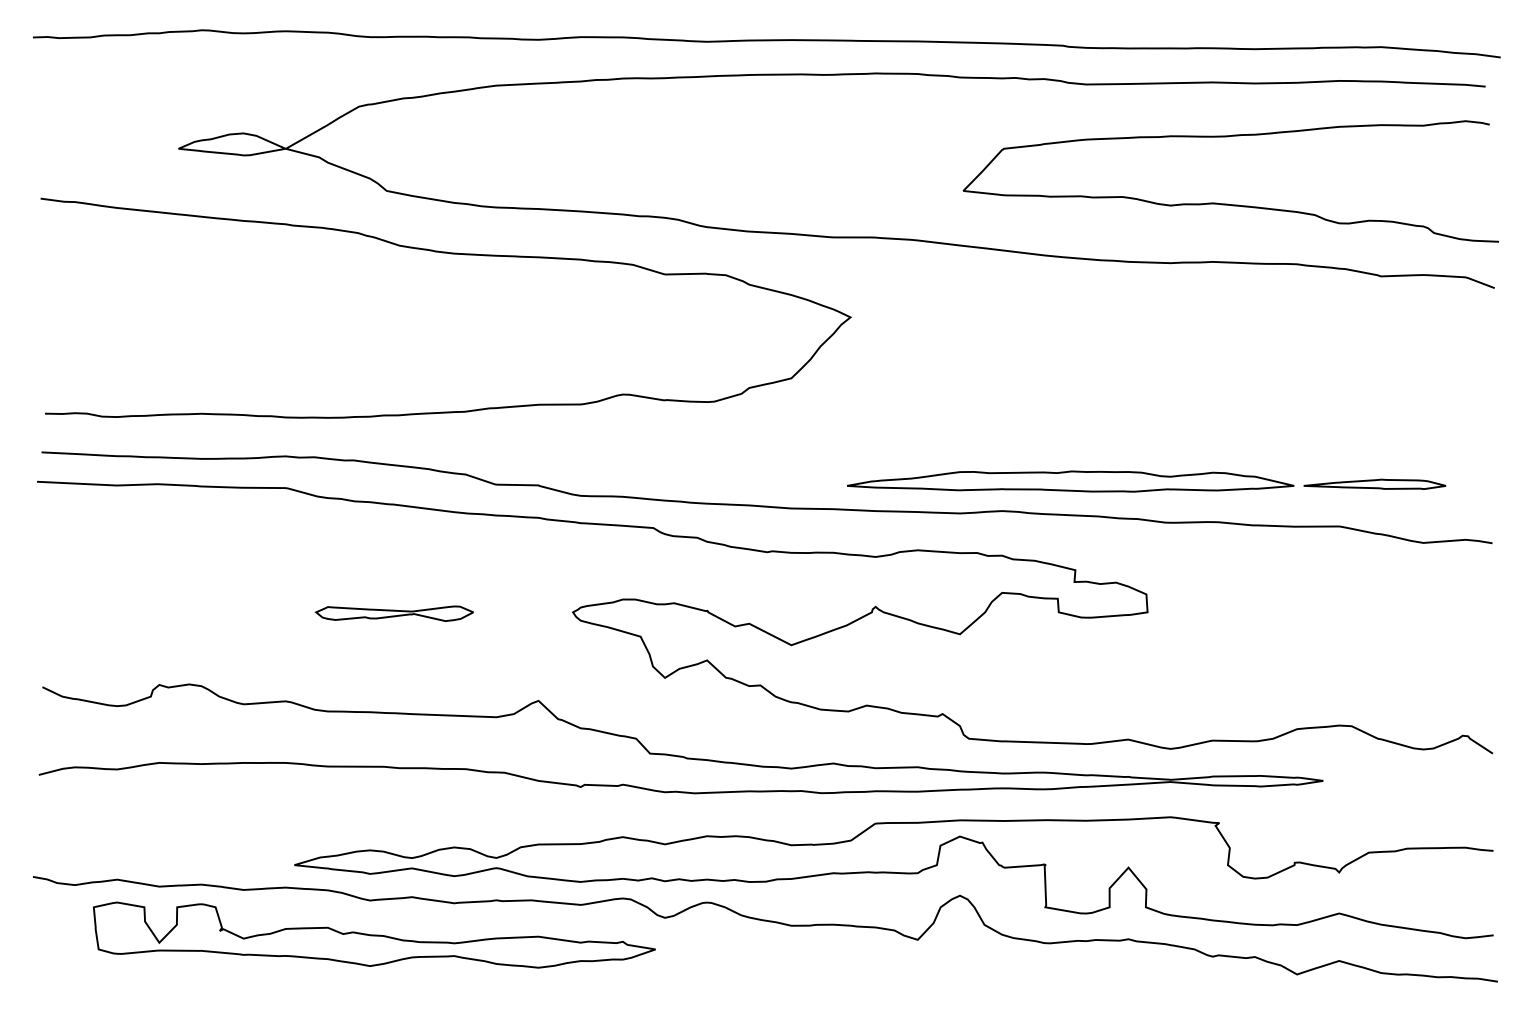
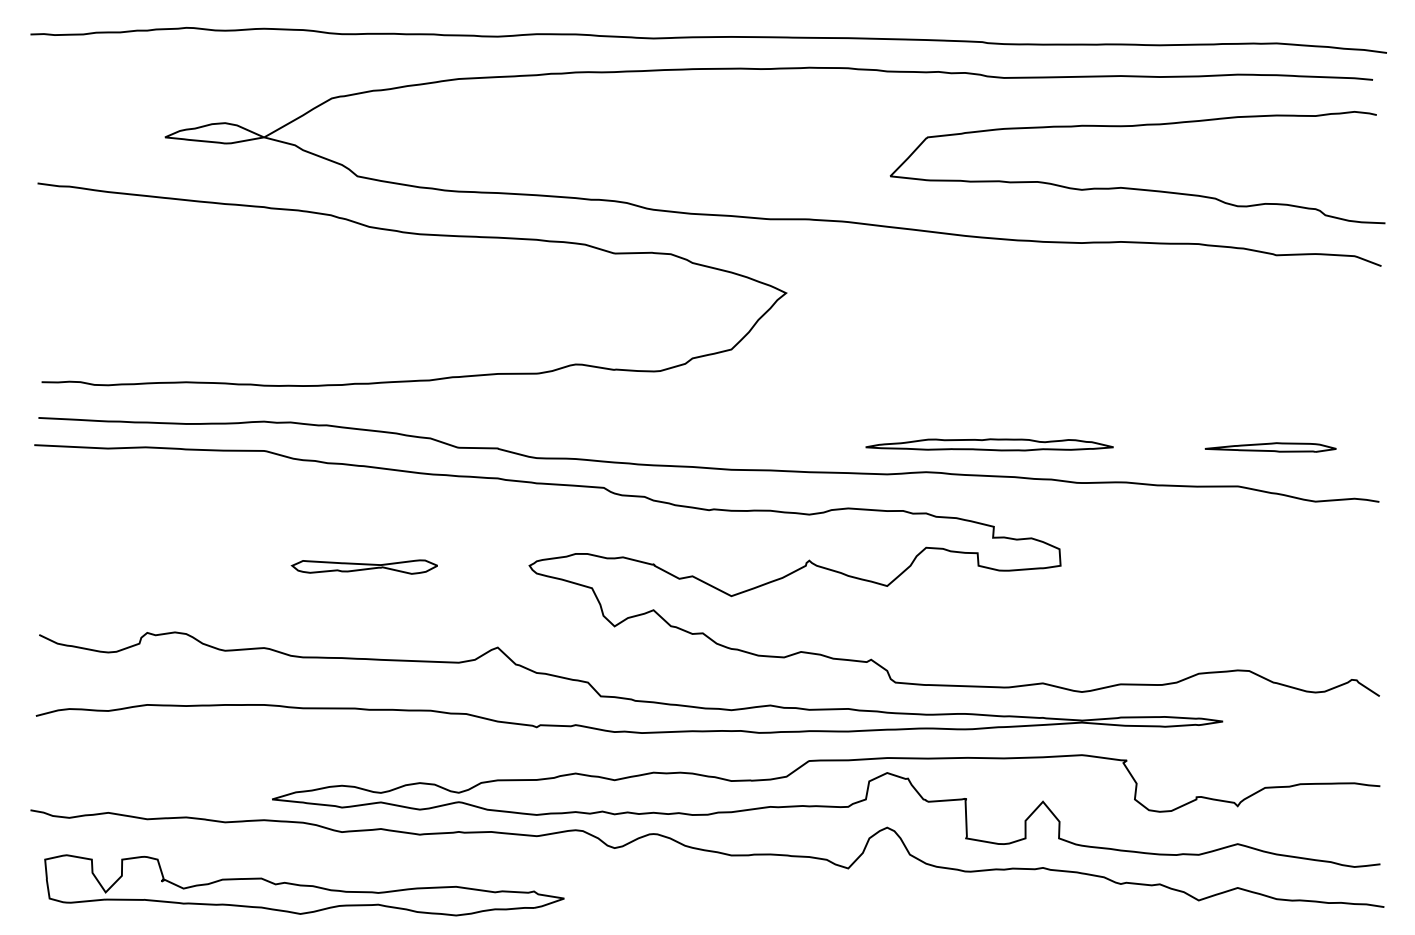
part: (1070, 481) -> (989, 444), size x0.6
part: (374, 934) -> (304, 884), moved

